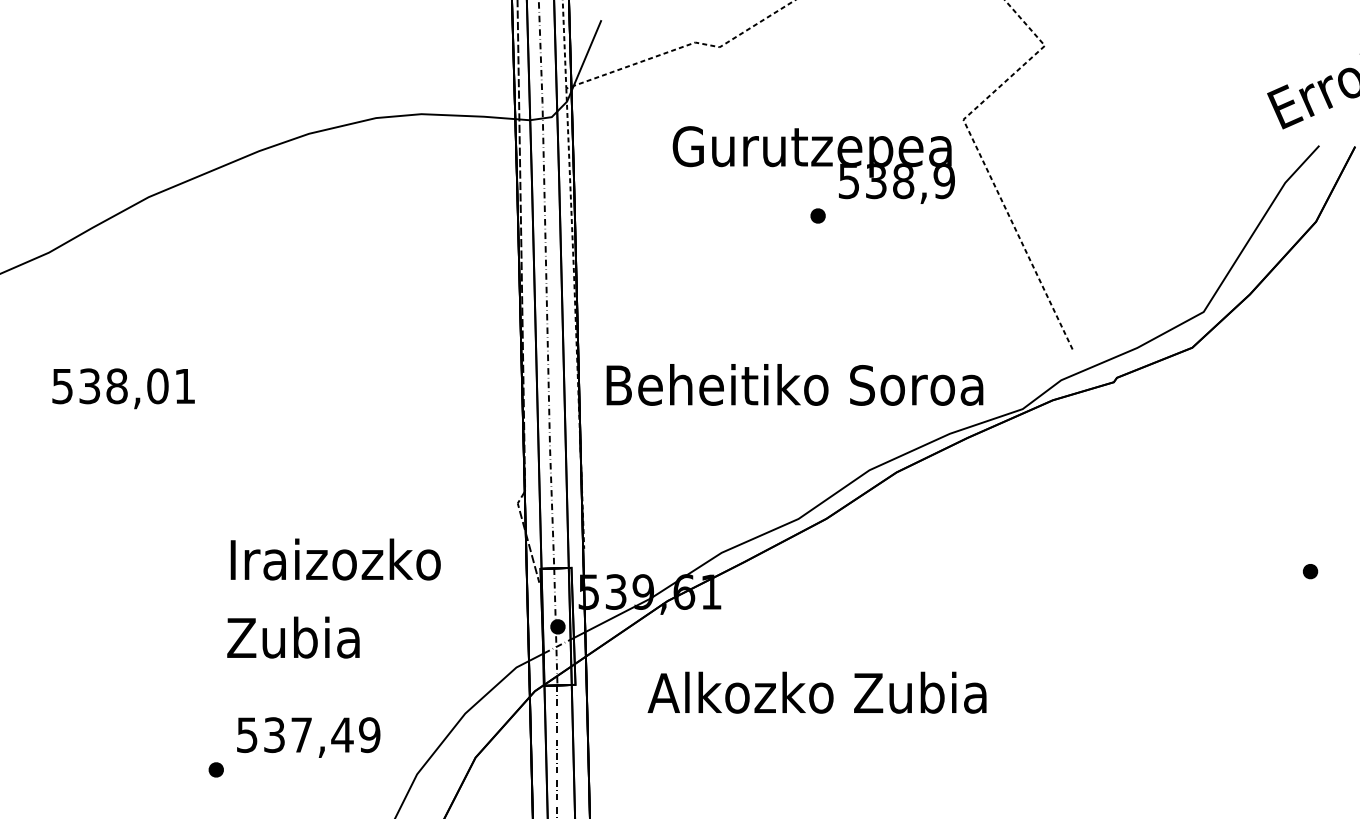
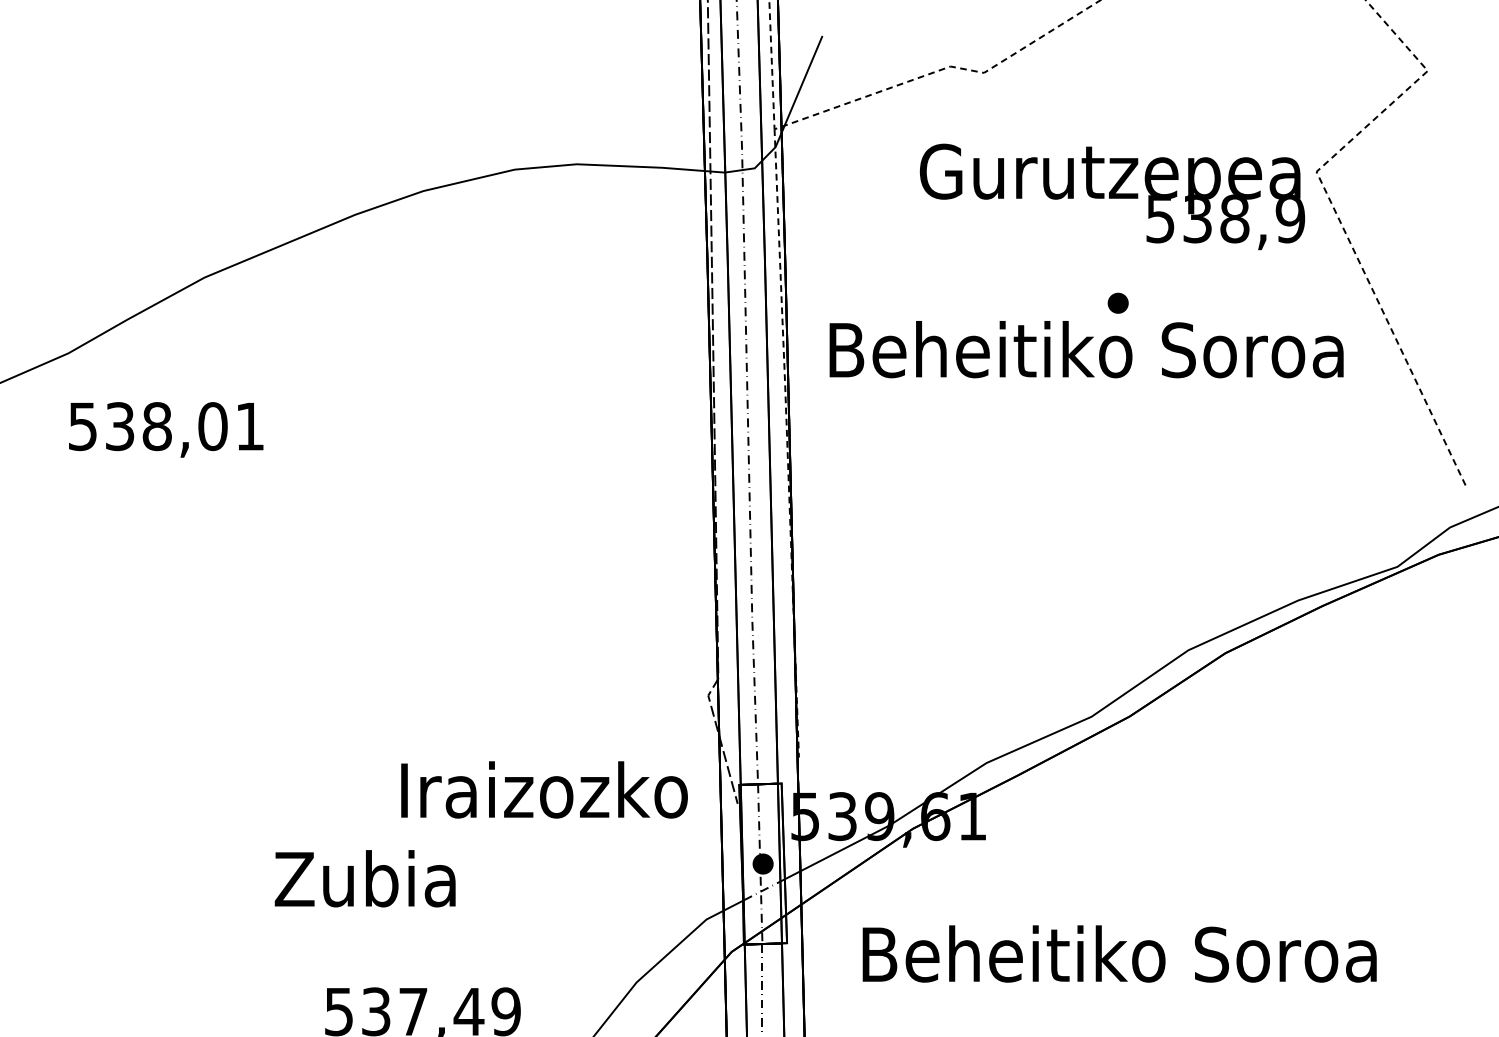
text: (813, 164) -> (1111, 196), moved
text: (794, 384) -> (1085, 348), moved
text: (123, 388) -> (166, 429), moved
text: (335, 559) -> (544, 789), moved
text: (293, 637) -> (365, 878), moved
text: (819, 692) -> (1120, 953), Alkozko Zubia -> Beheitiko Soroa

